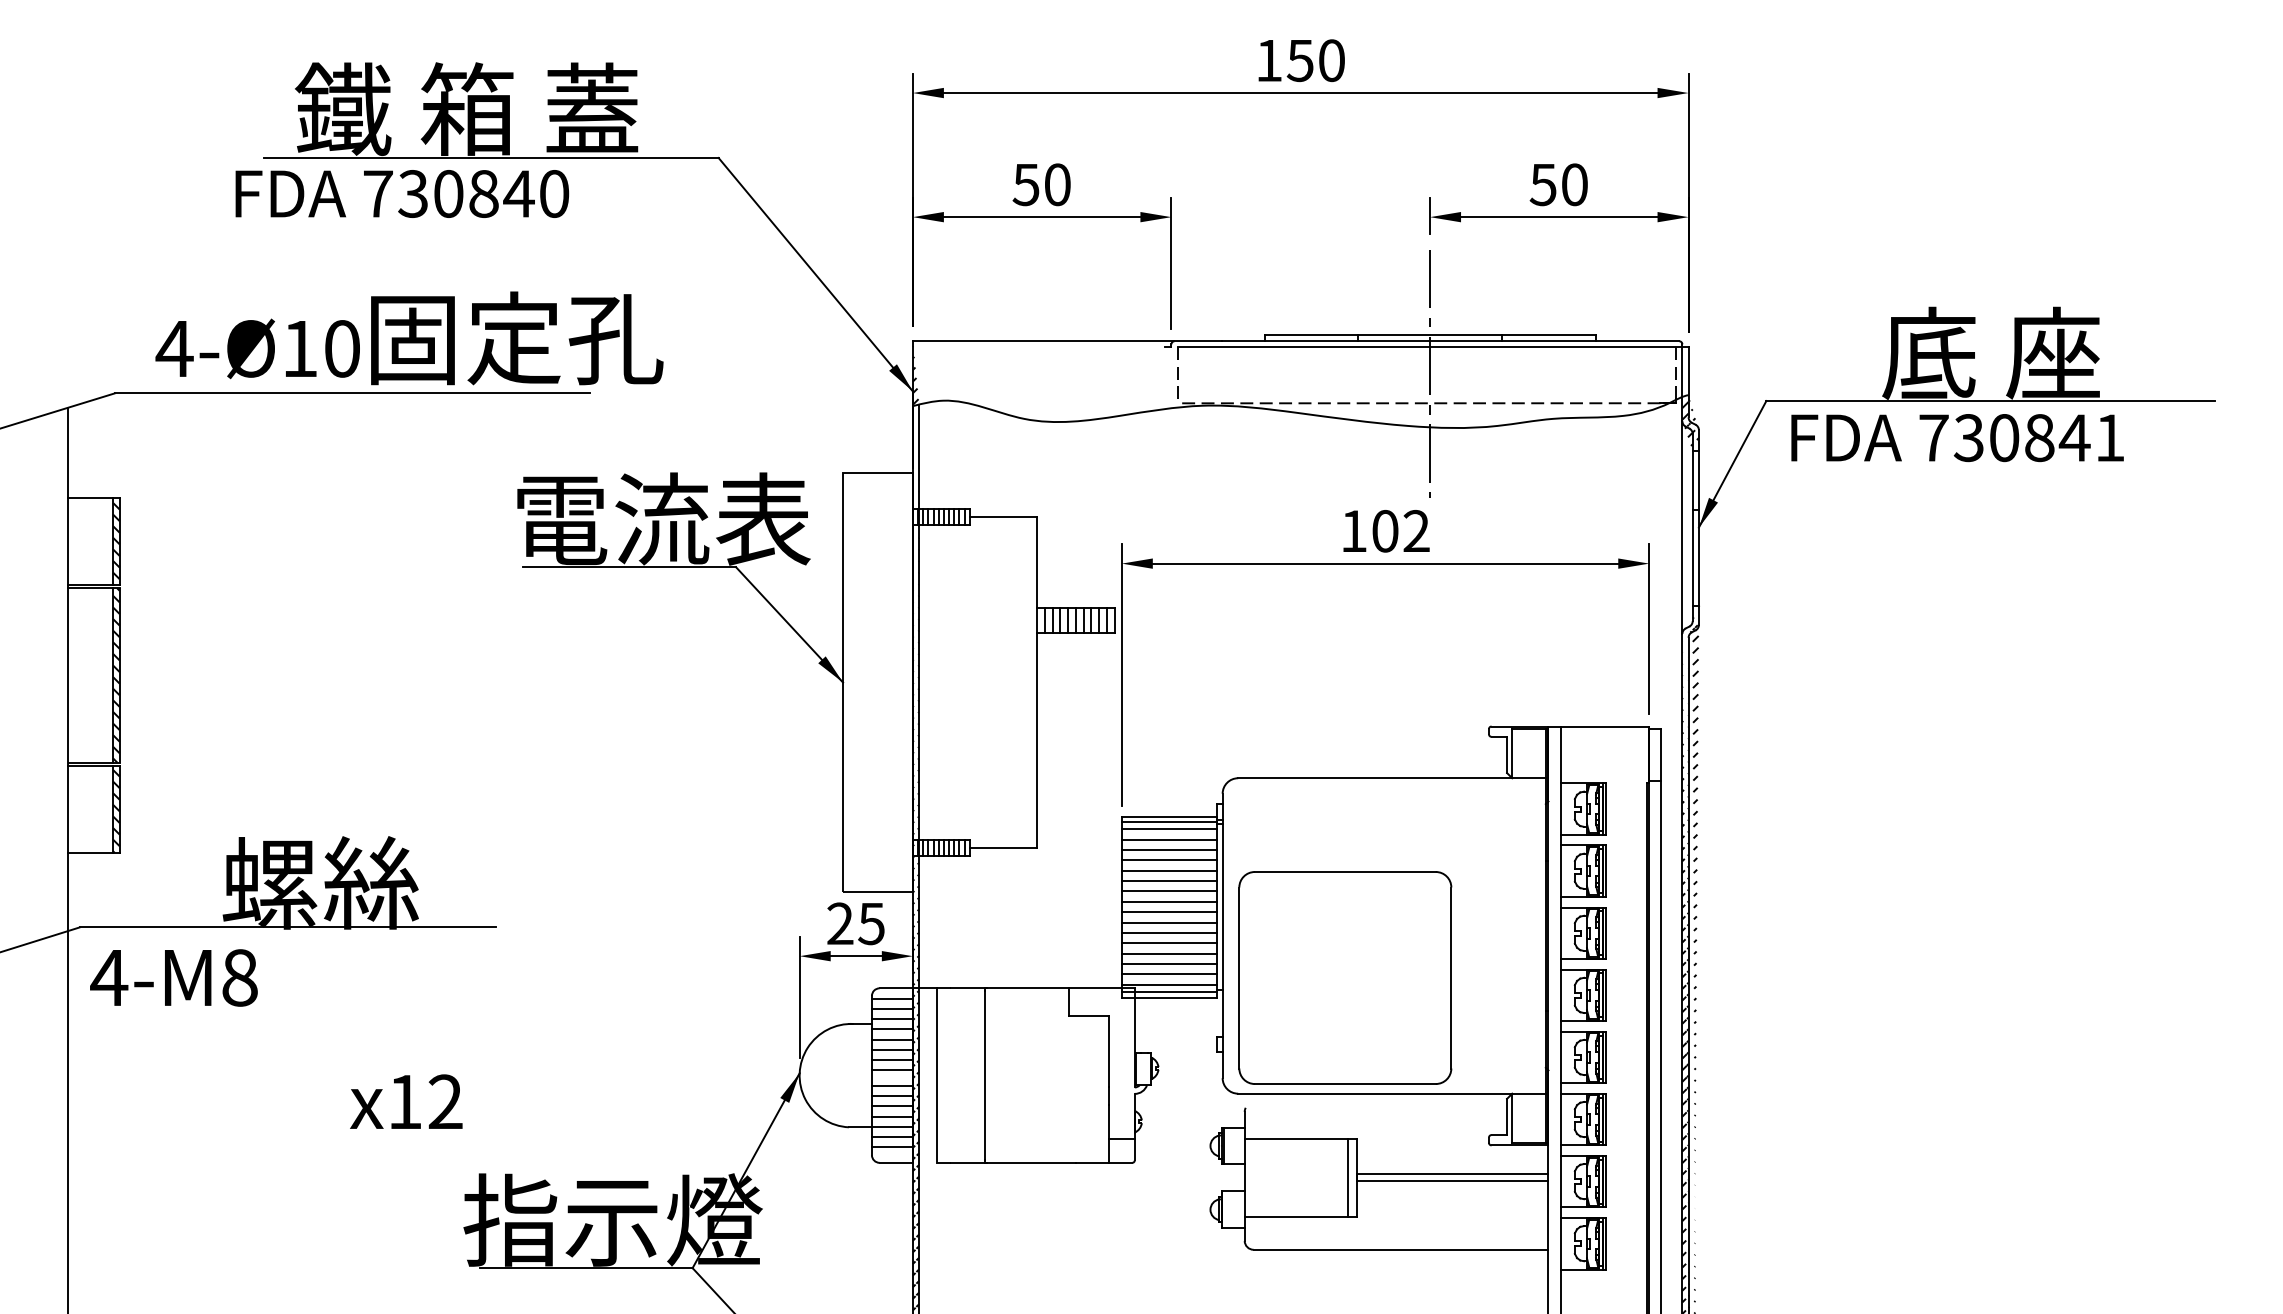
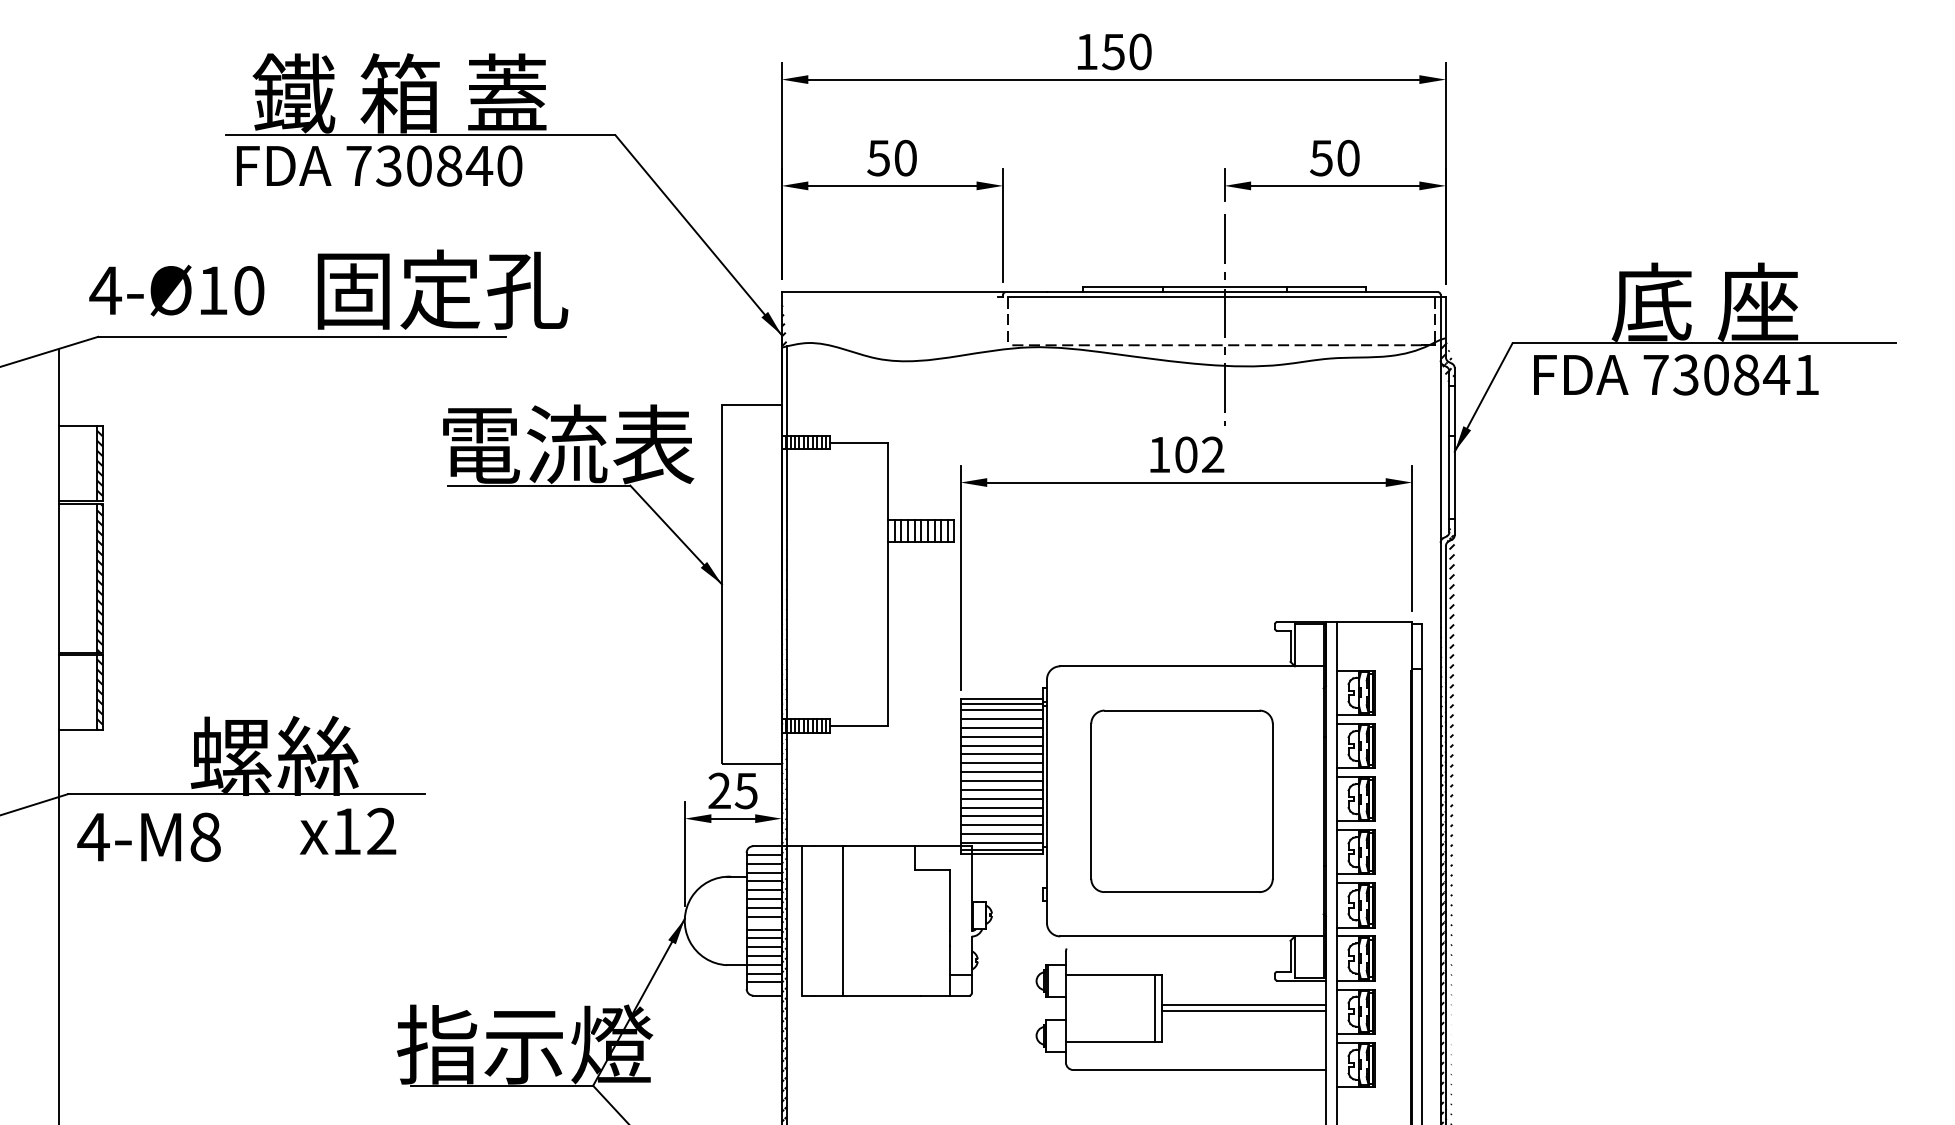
text: (402, 193) -> (379, 165), moved
text: (257, 348) -> (176, 290), moved
part: (1344, 977) -> (1181, 800), moved
text: (405, 1100) -> (347, 830), moved

